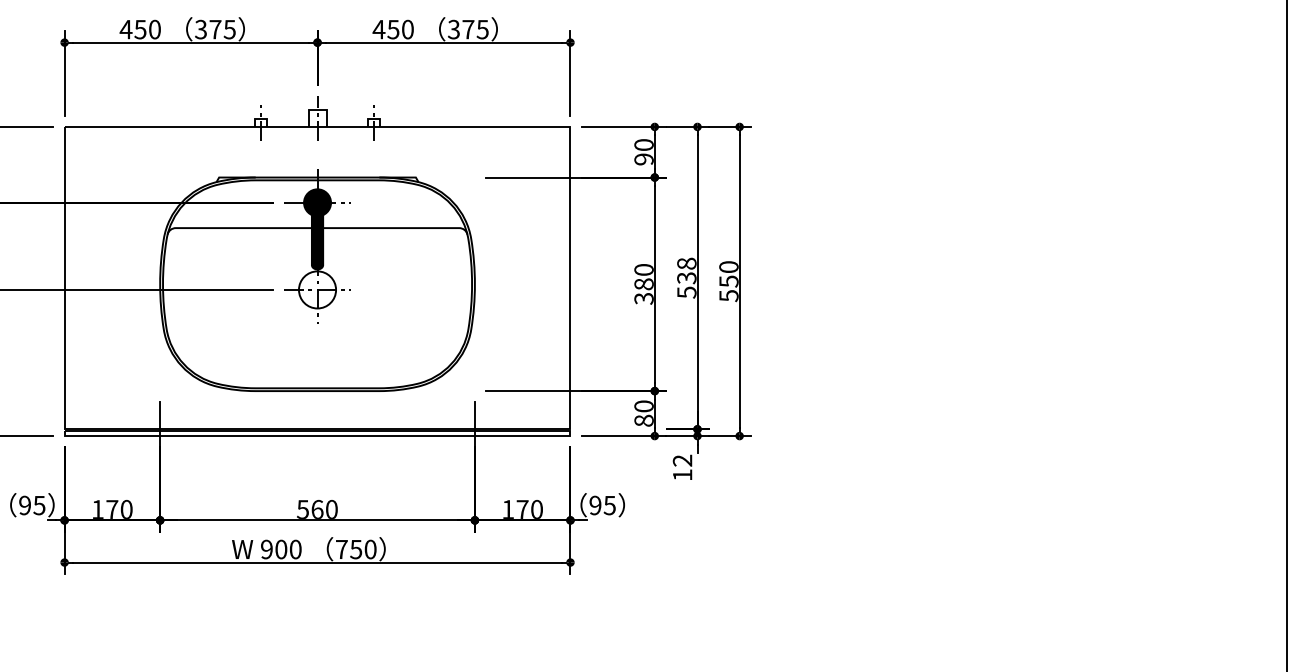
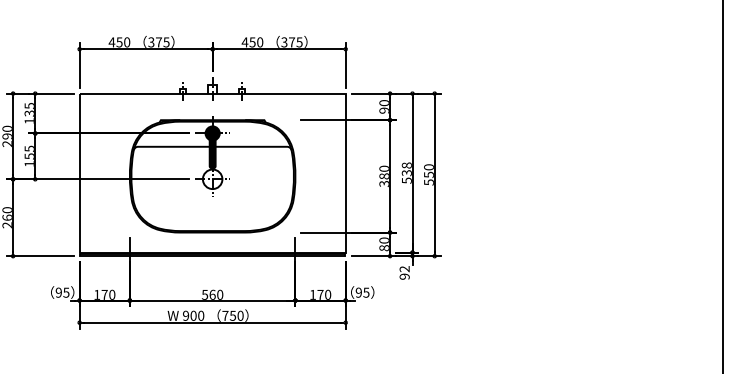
text: (682, 474) -> (404, 276), 12 -> 92

